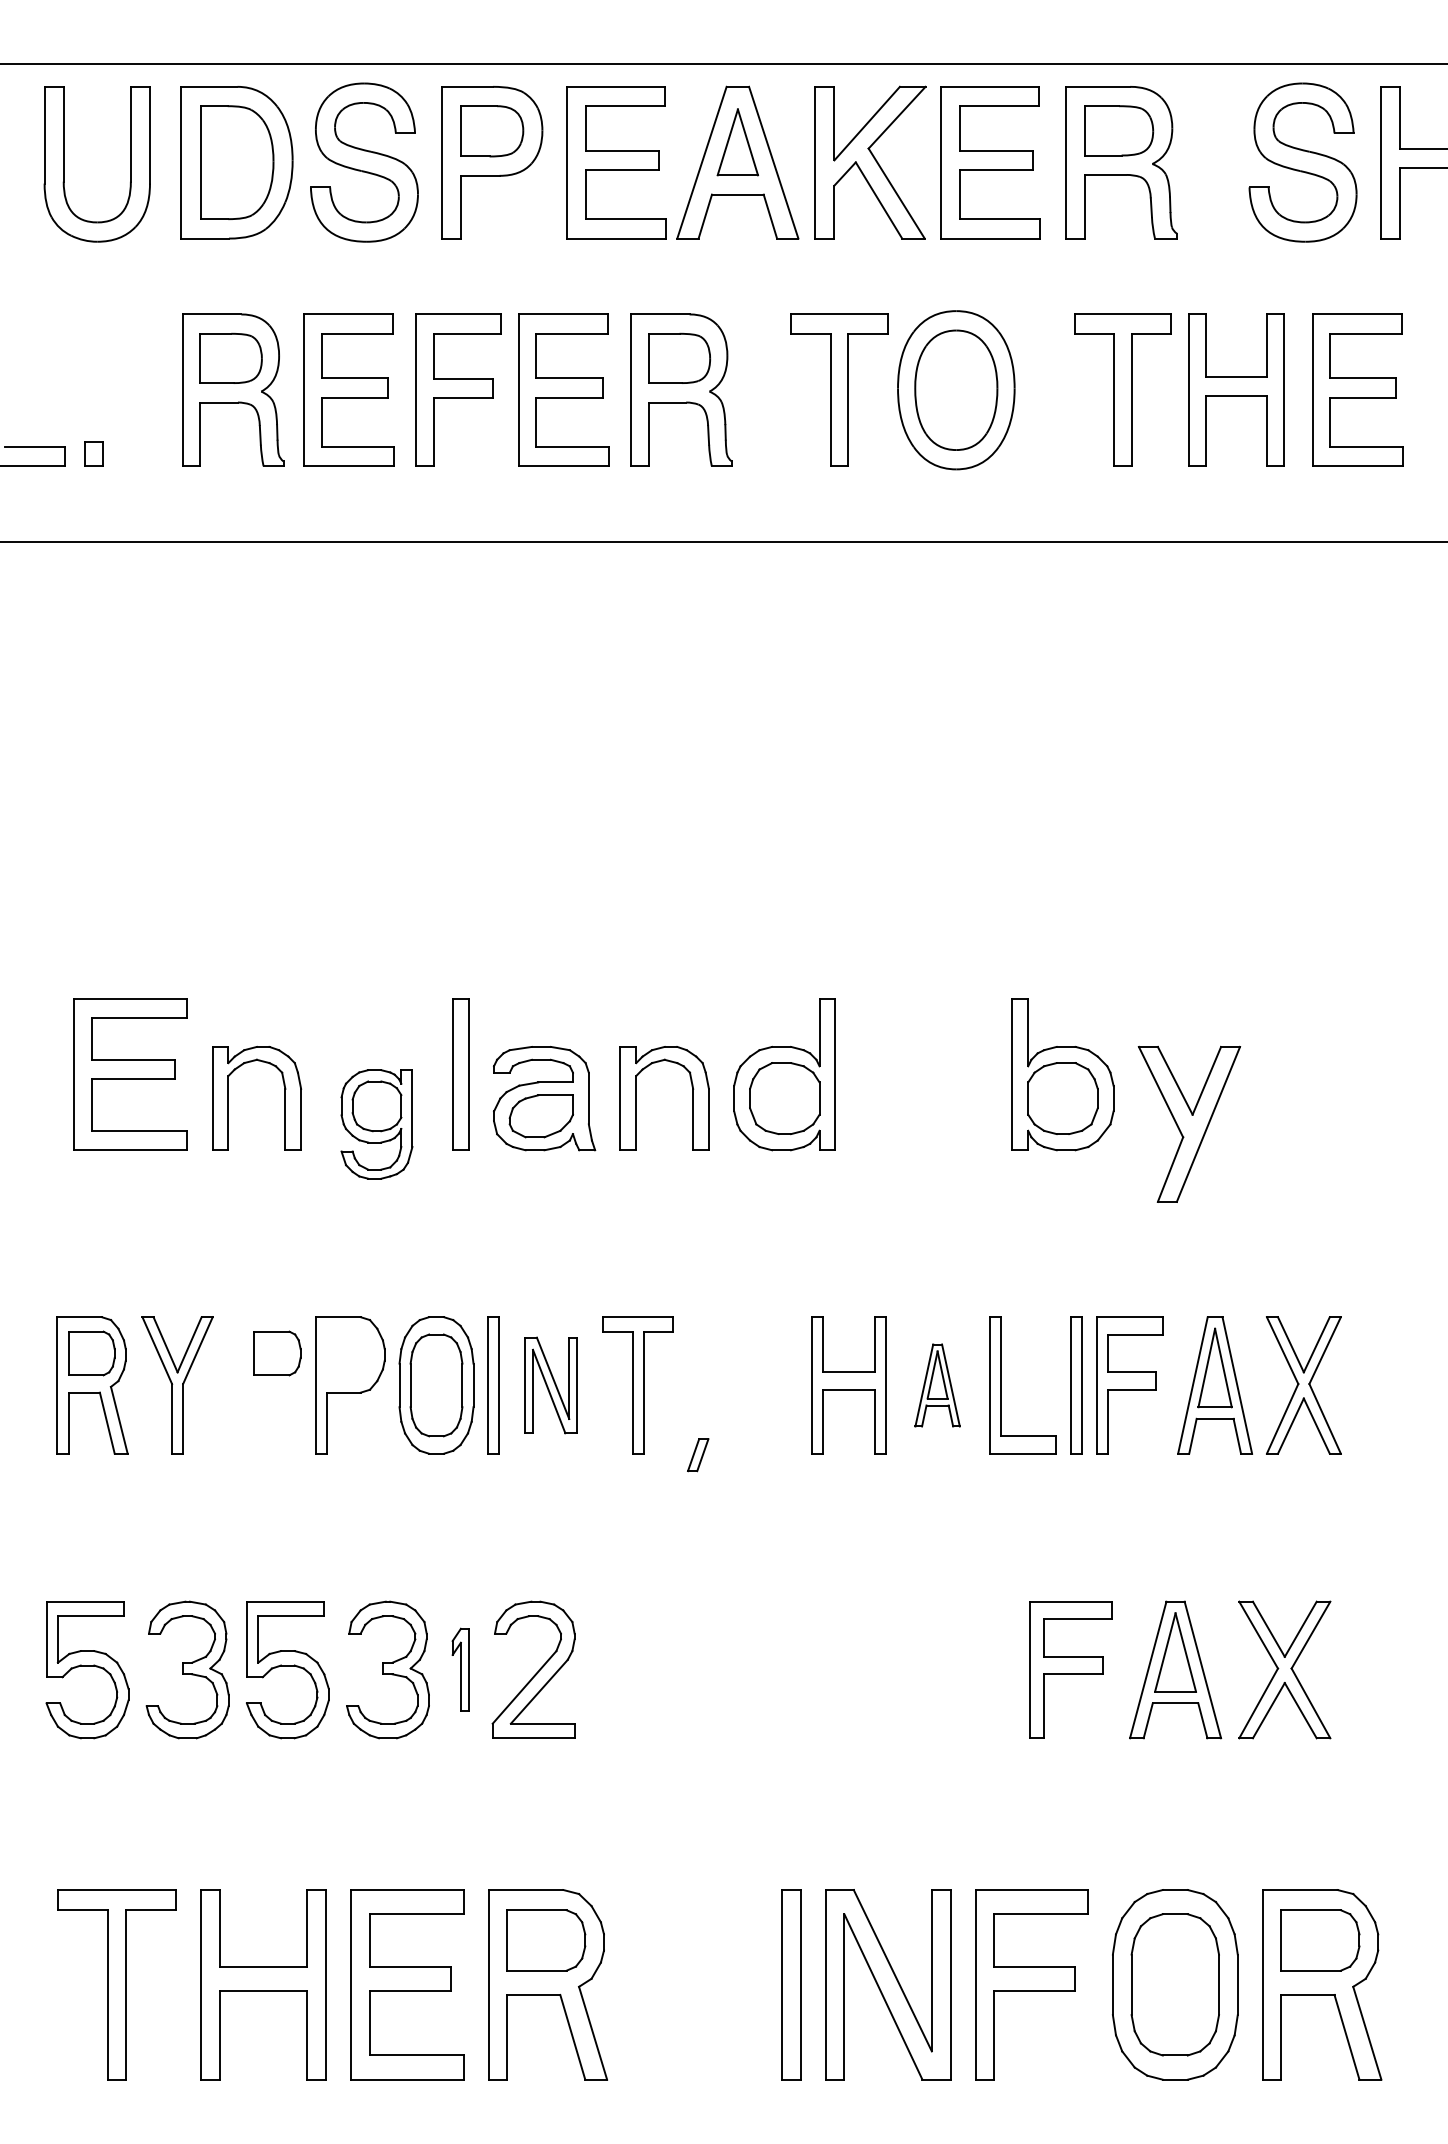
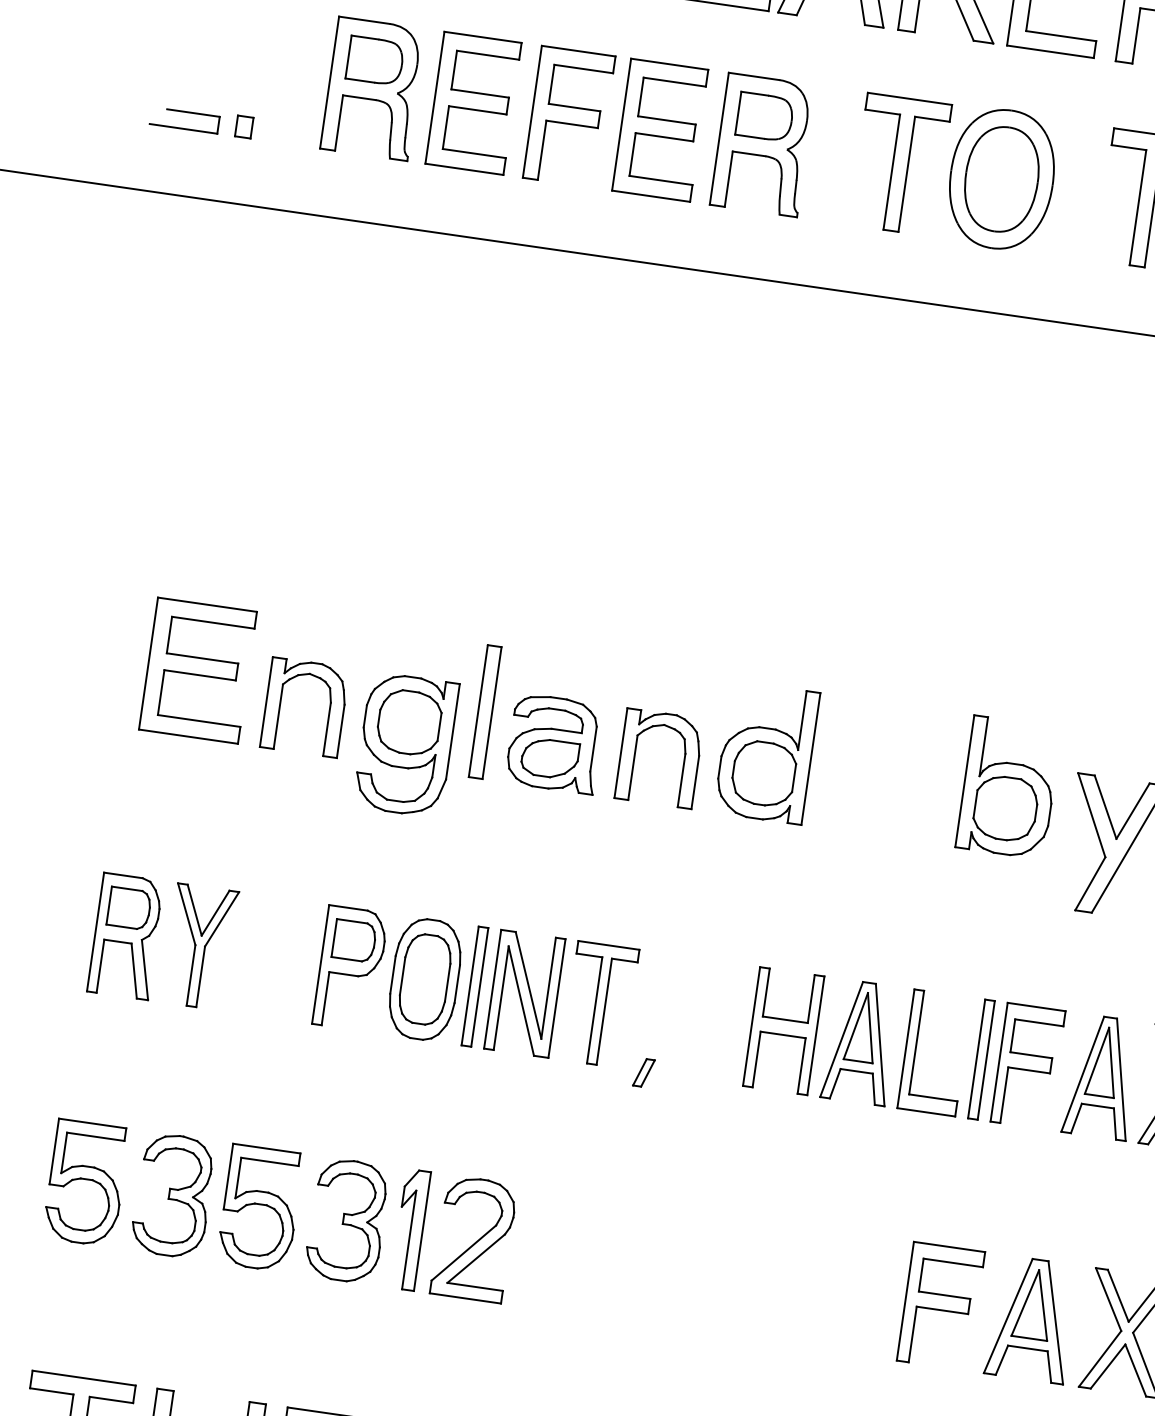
part: (376, 1124) -> (405, 745), size x1.43
part: (277, 1353) -> (354, 940), moved
part: (550, 1385) -> (524, 993), size x1.43
part: (937, 1385) -> (860, 1042), size x1.67
part: (460, 1669) -> (410, 1229), size x1.67

